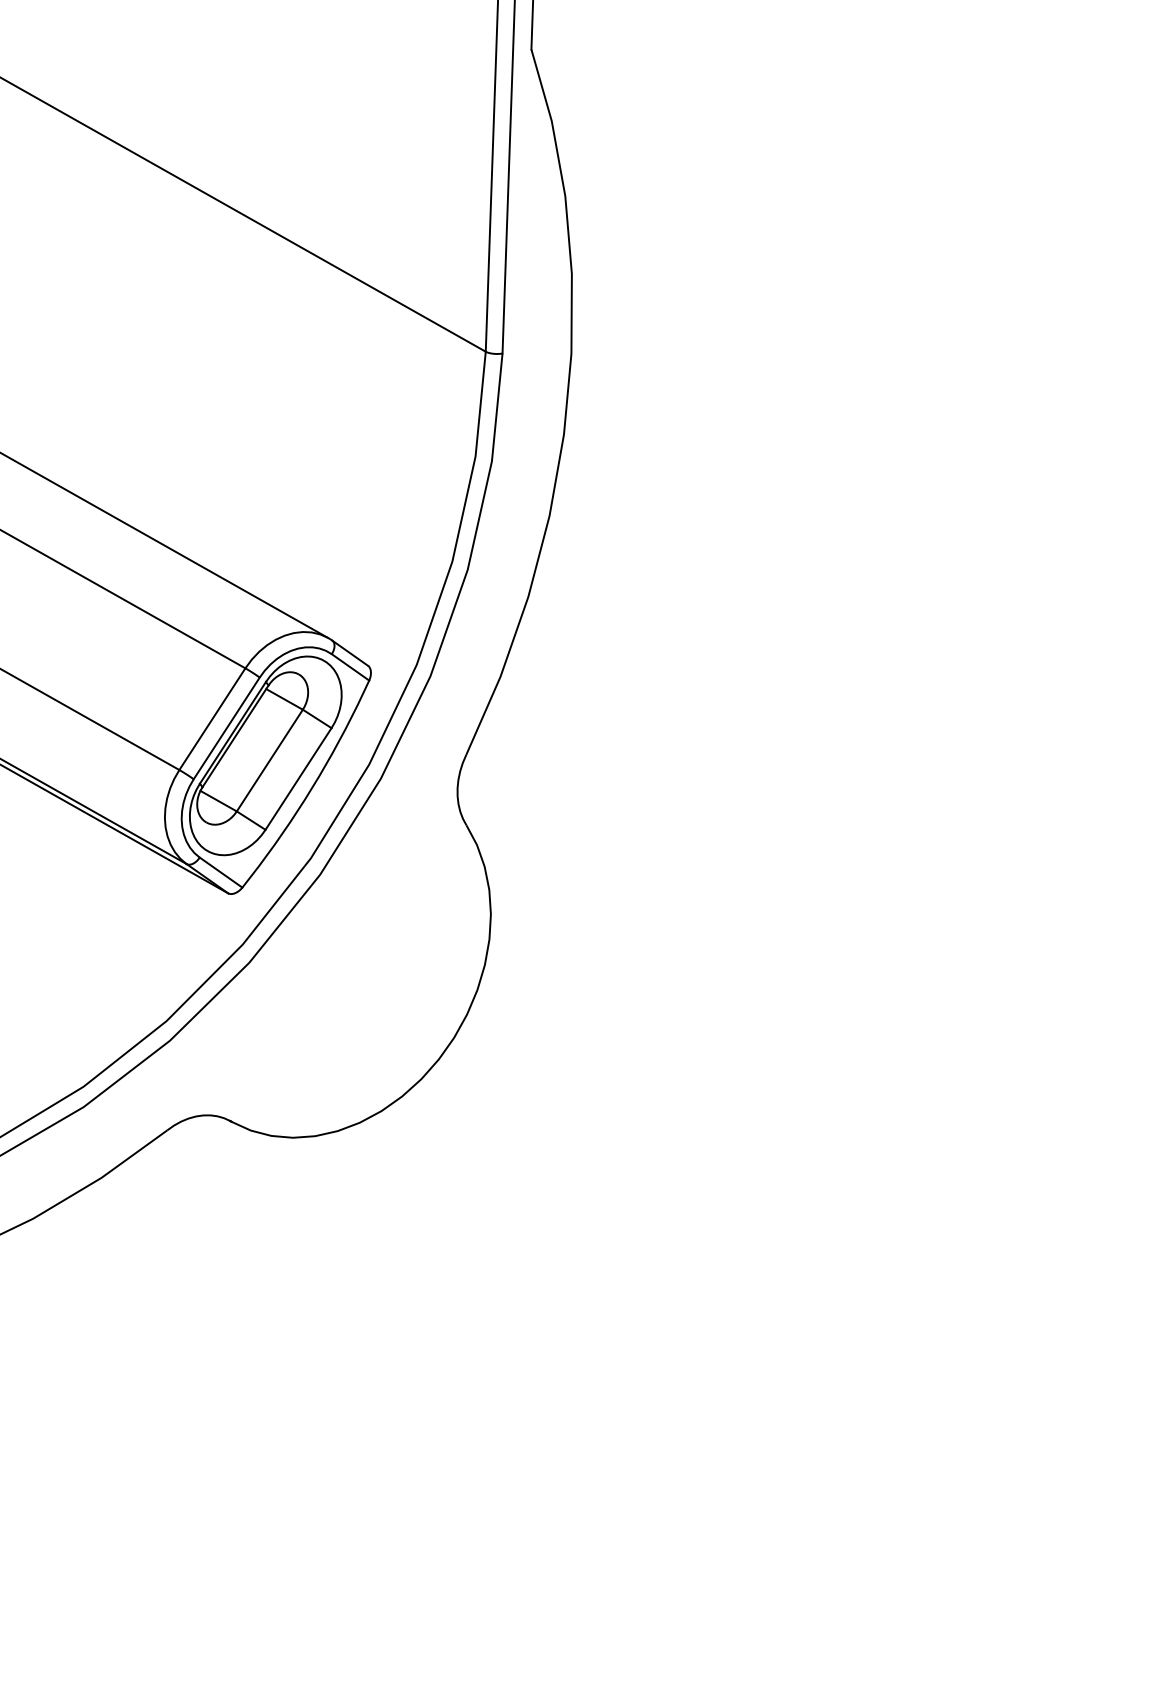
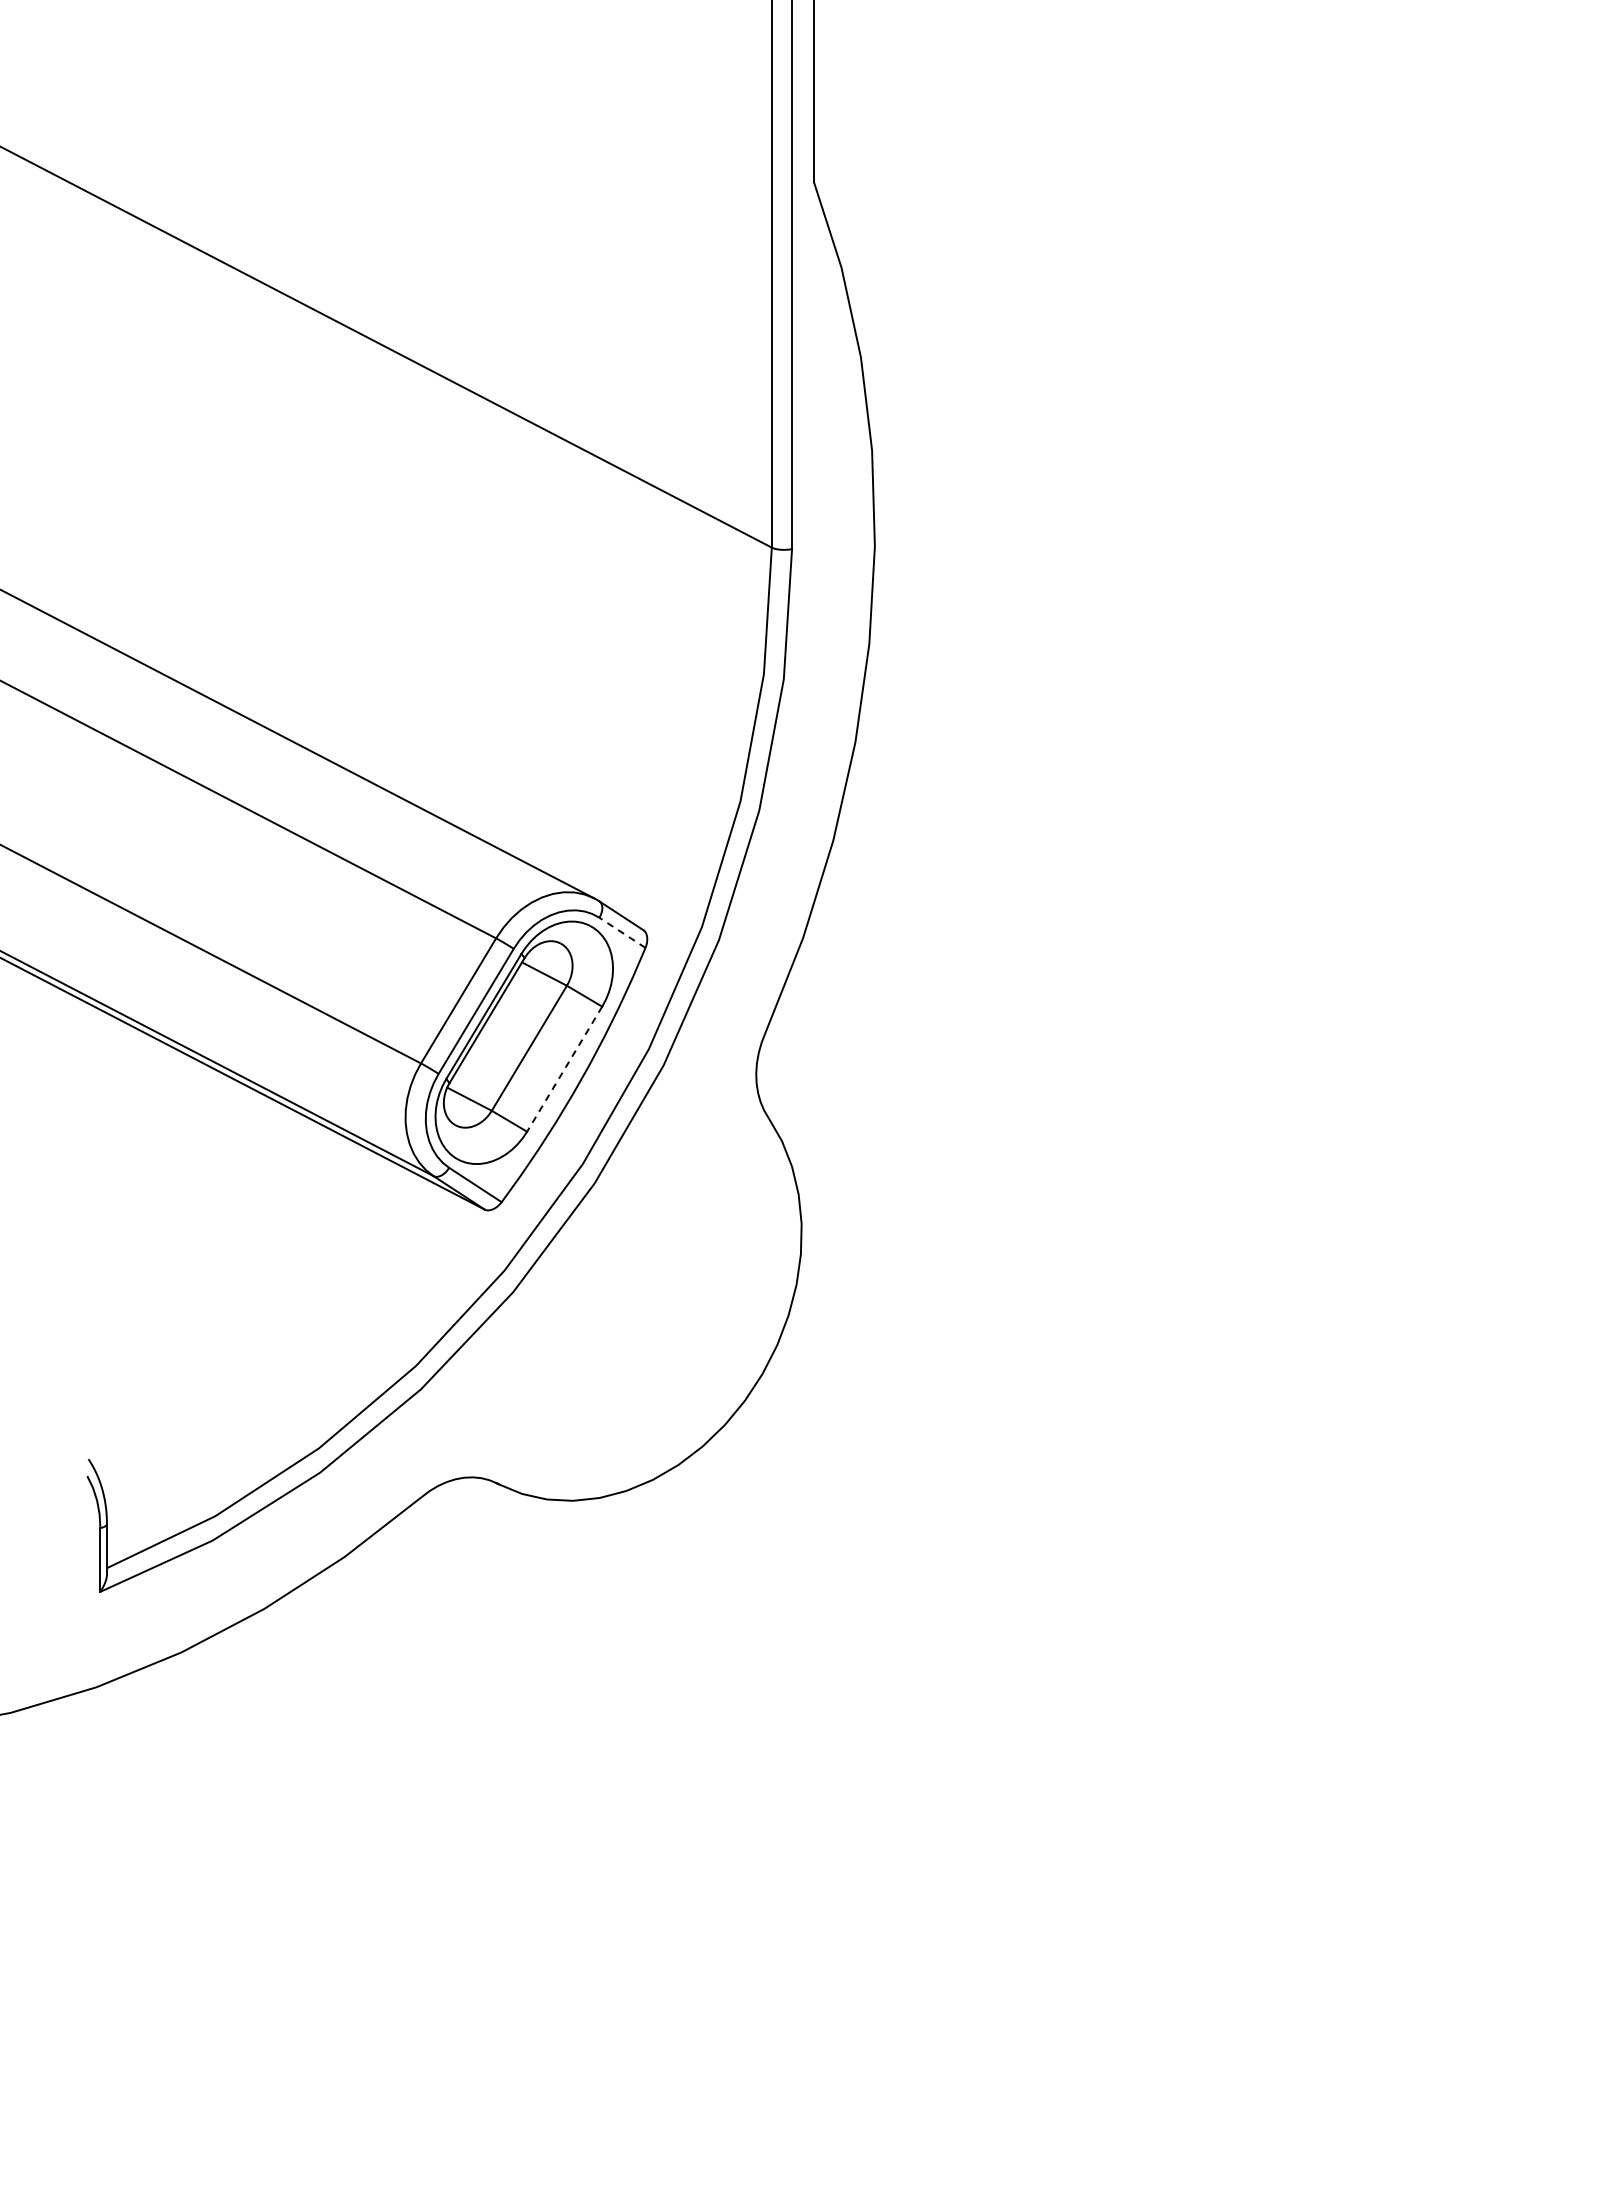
line: (350, 667) -> (622, 932), solid -> dashed
line: (298, 779) -> (564, 1069), solid -> dashed

